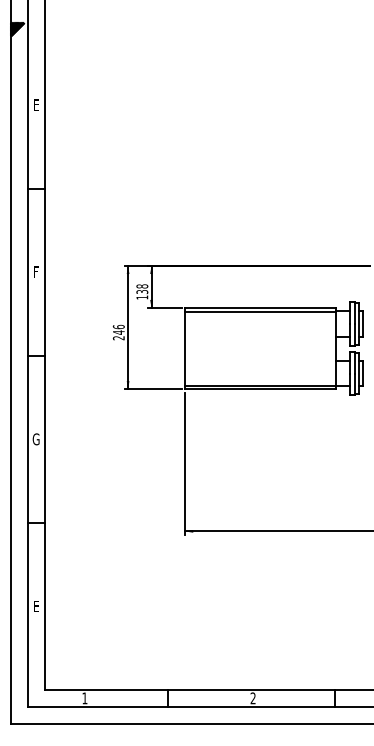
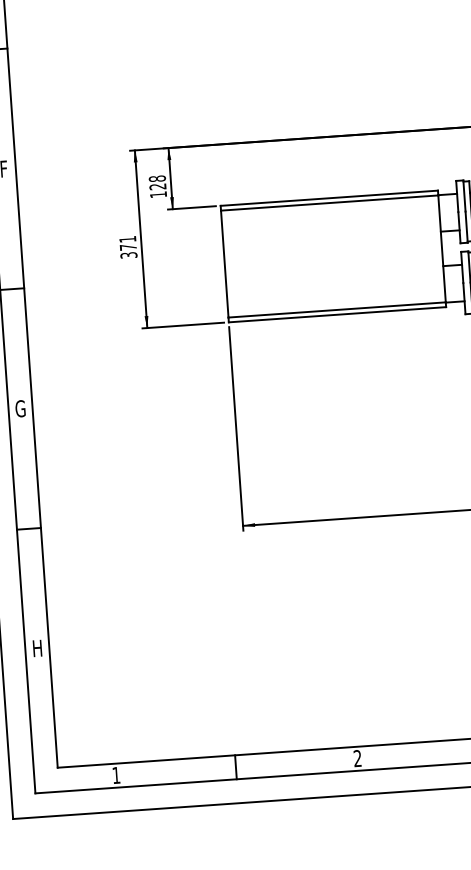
text: (142, 292) -> (158, 187), 138 -> 128
text: (118, 332) -> (127, 247), 246 -> 371
text: (35, 606) -> (36, 648), E -> H

